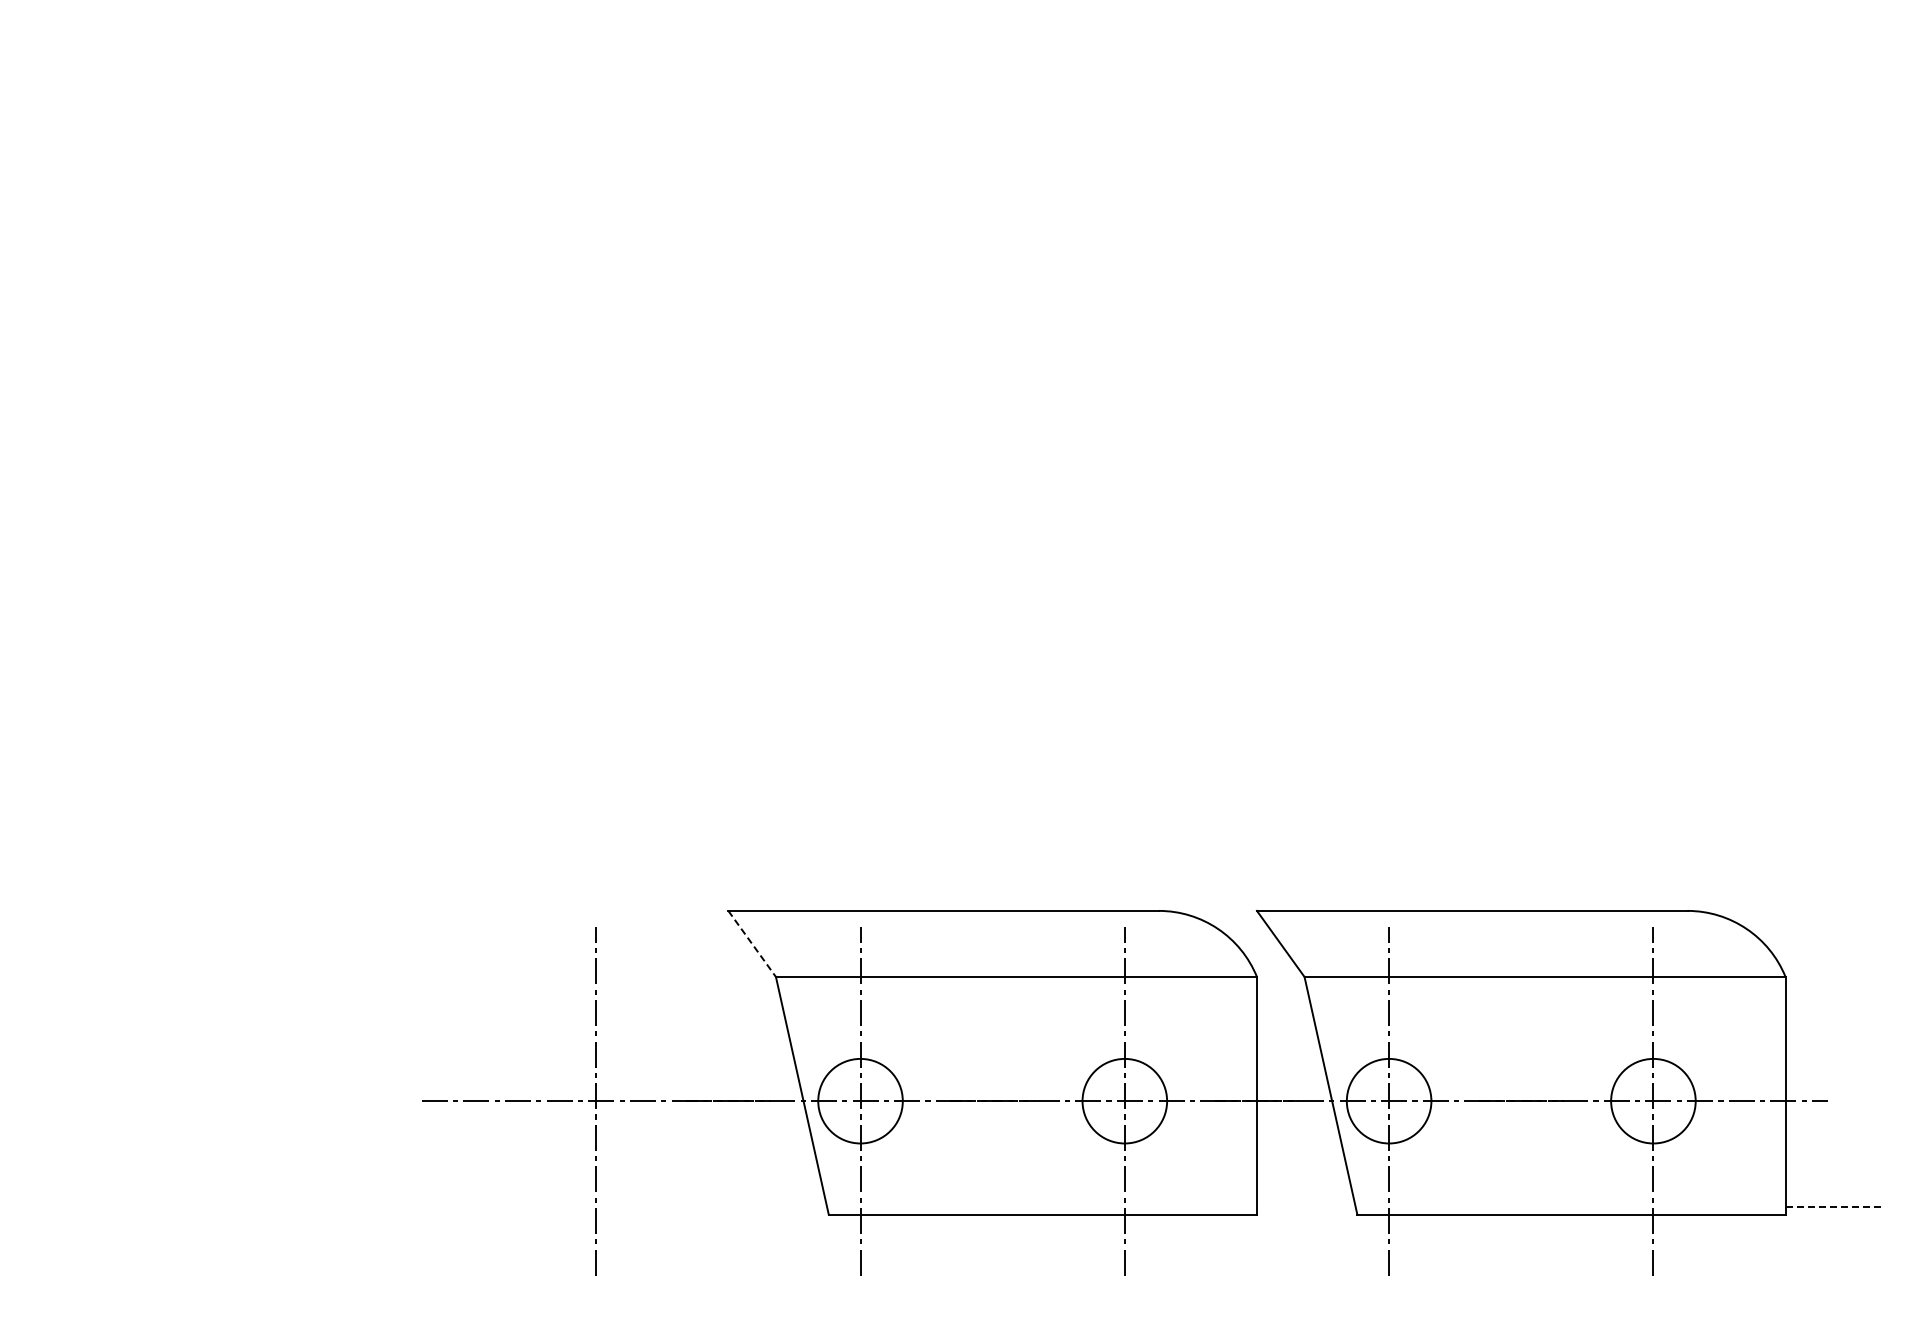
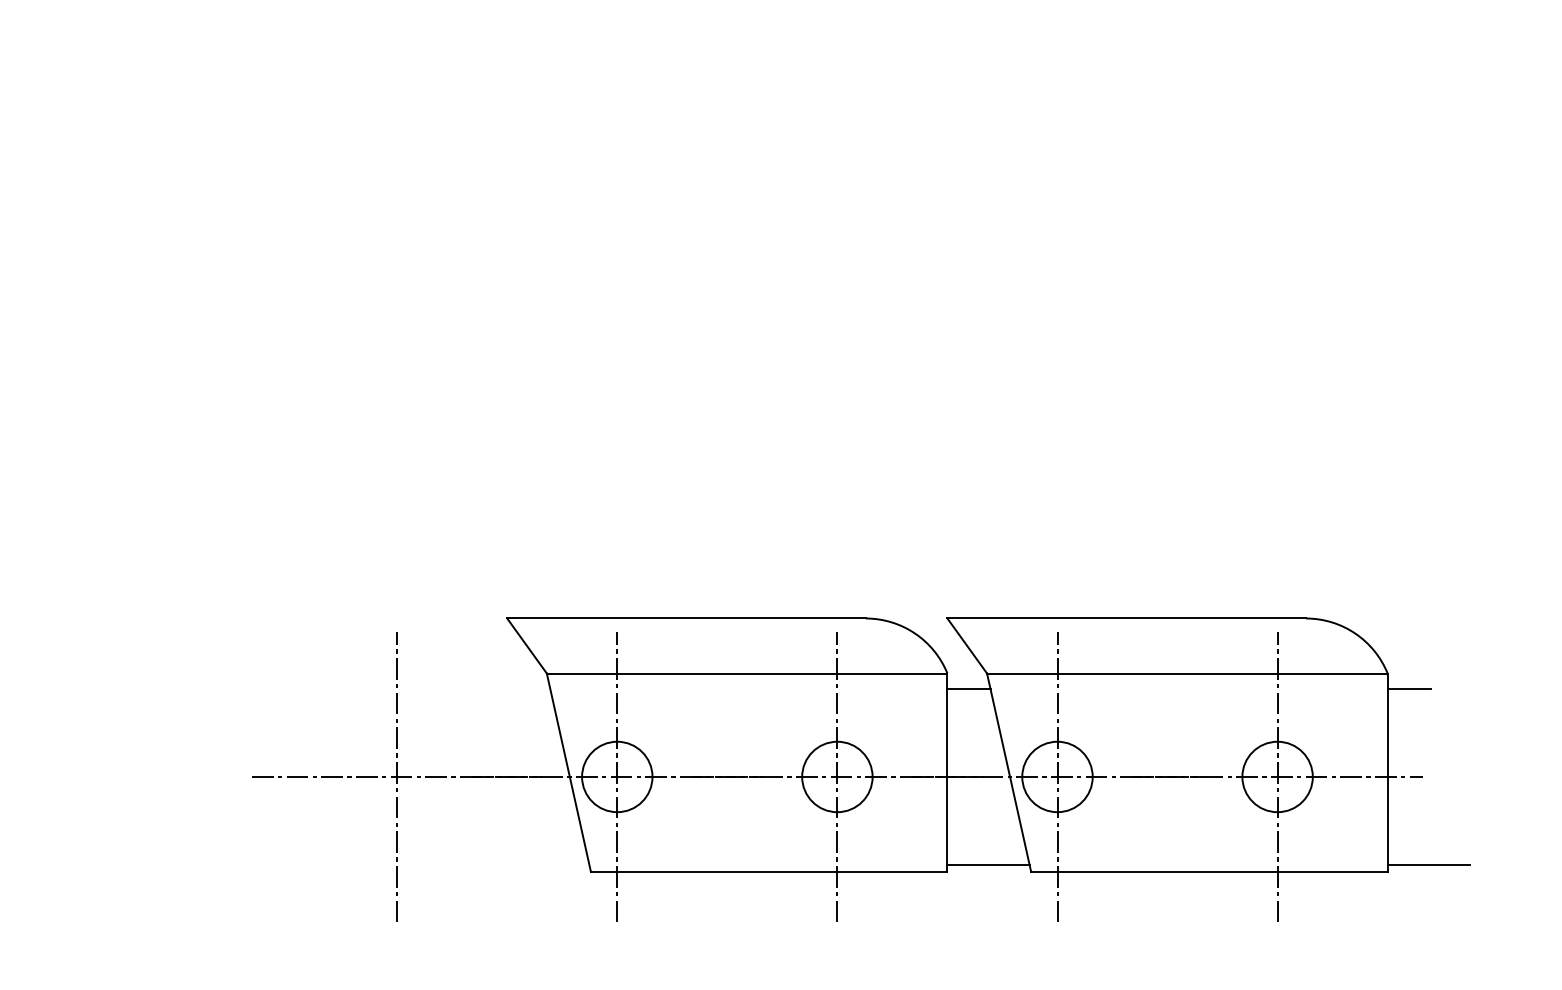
line: (752, 943) -> (527, 645), dashed -> solid
line: (1282, 995) -> (968, 688), added
line: (1811, 995) -> (1409, 688), added
line: (1305, 1206) -> (987, 864), added
line: (1835, 1206) -> (1429, 864), dashed -> solid

